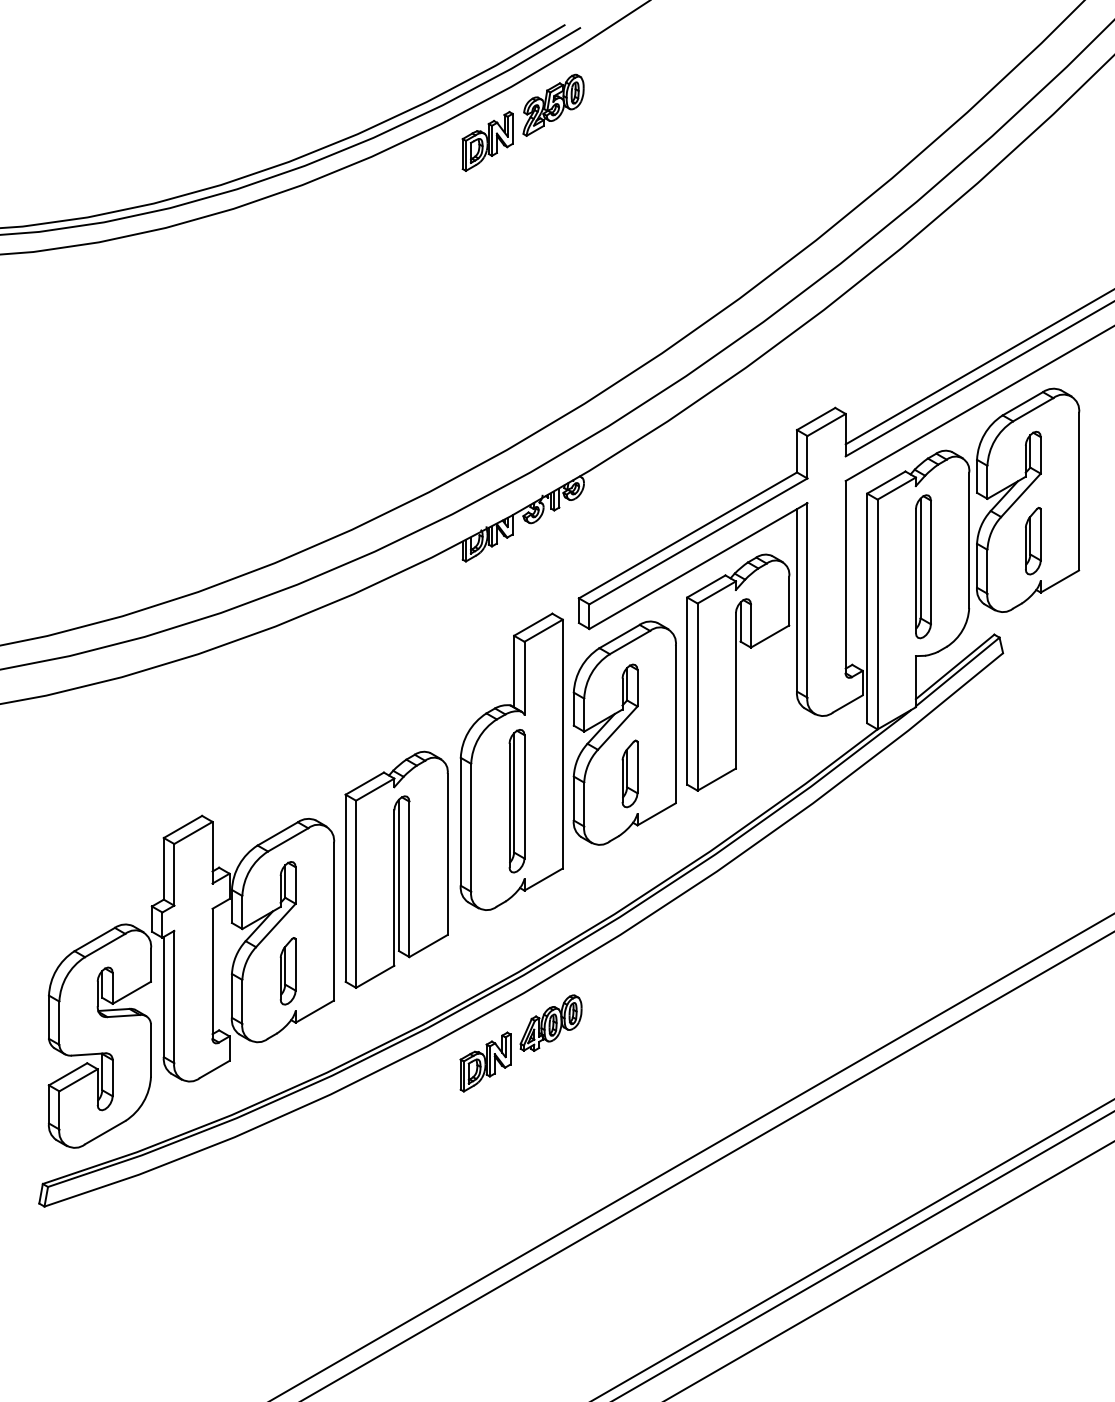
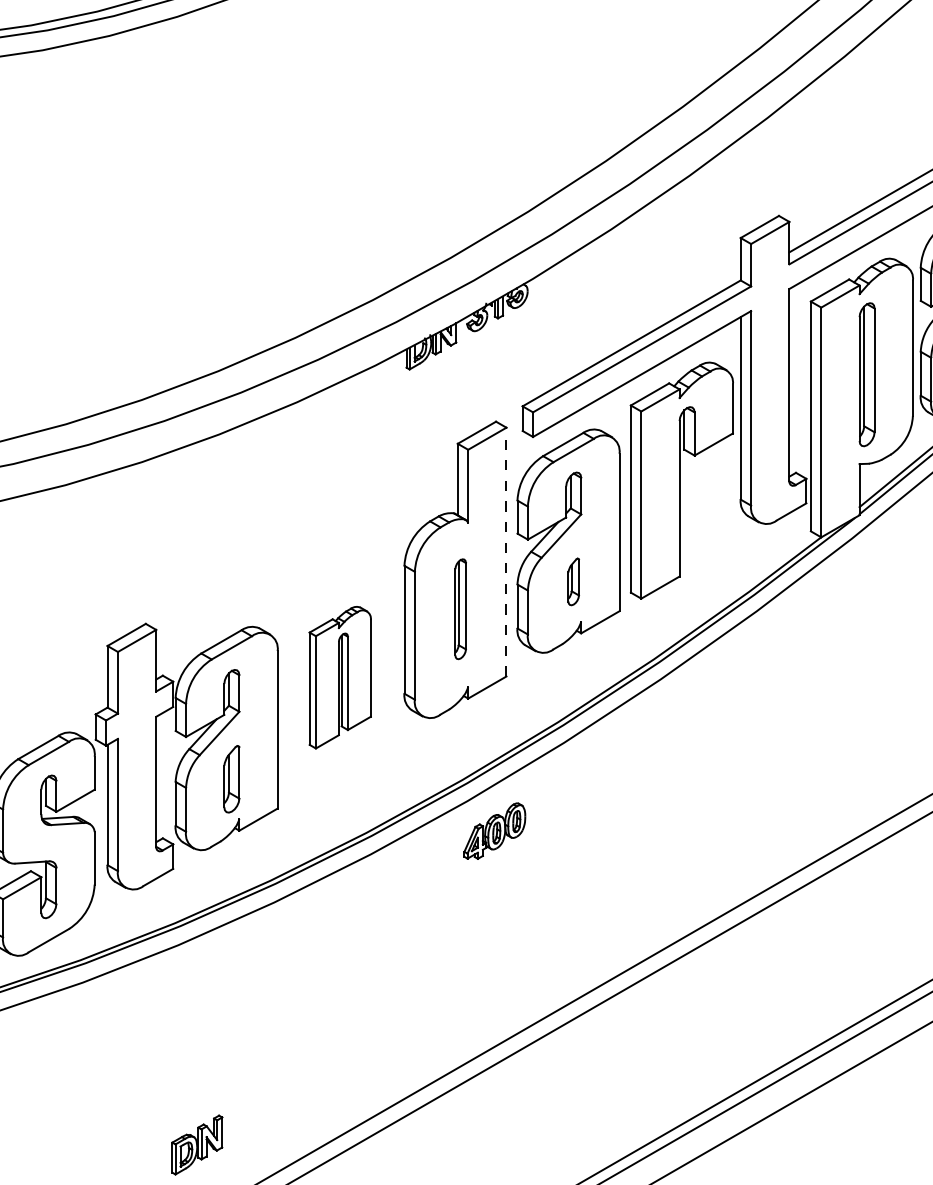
line: (562, 743) -> (506, 551), solid -> dashed
part: (629, 773) -> (573, 581), size x0.7
part: (516, 801) -> (460, 609), size x0.7
part: (396, 869) -> (340, 677), size x0.6
part: (485, 1061) -> (197, 1144), moved

